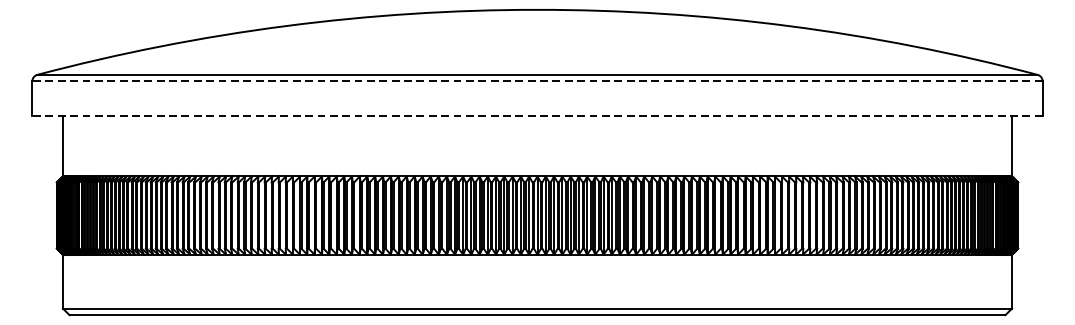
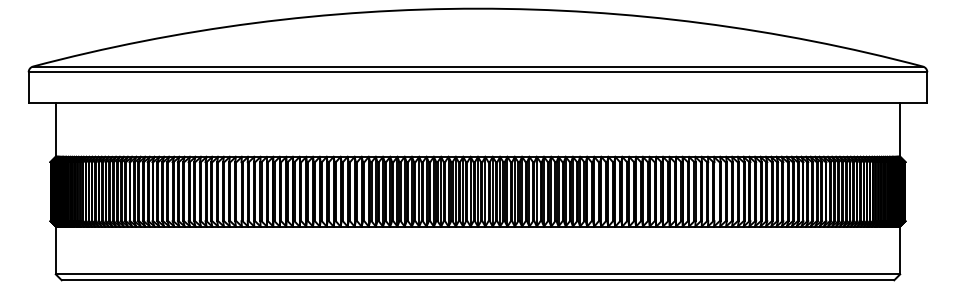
line: (536, 81) -> (477, 72), dashed -> solid
line: (536, 116) -> (477, 103), dashed -> solid

